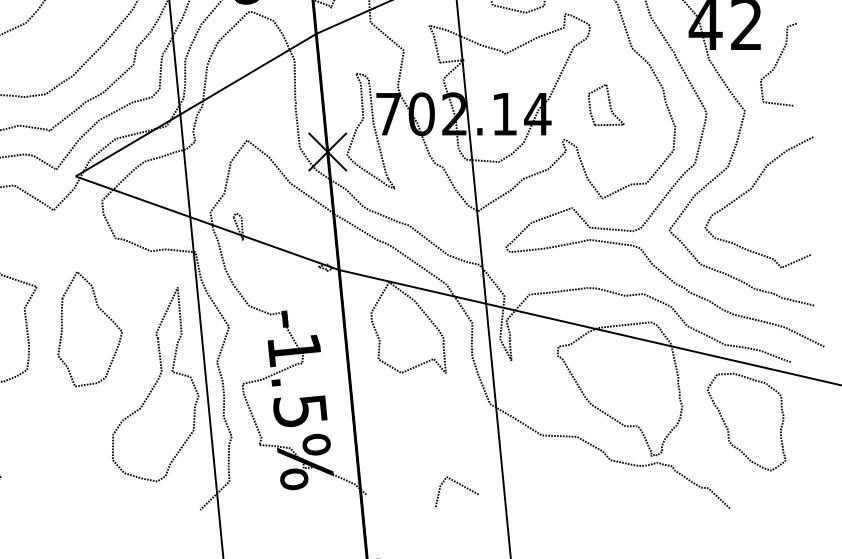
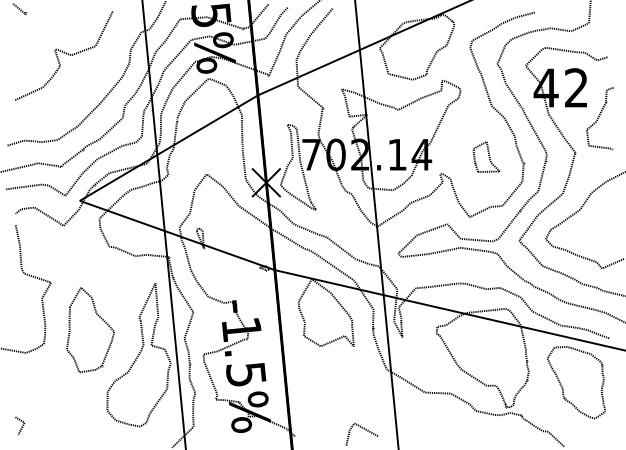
part: (606, 104) -> (486, 156), moved
part: (104, 315) -> (101, 319), moved

